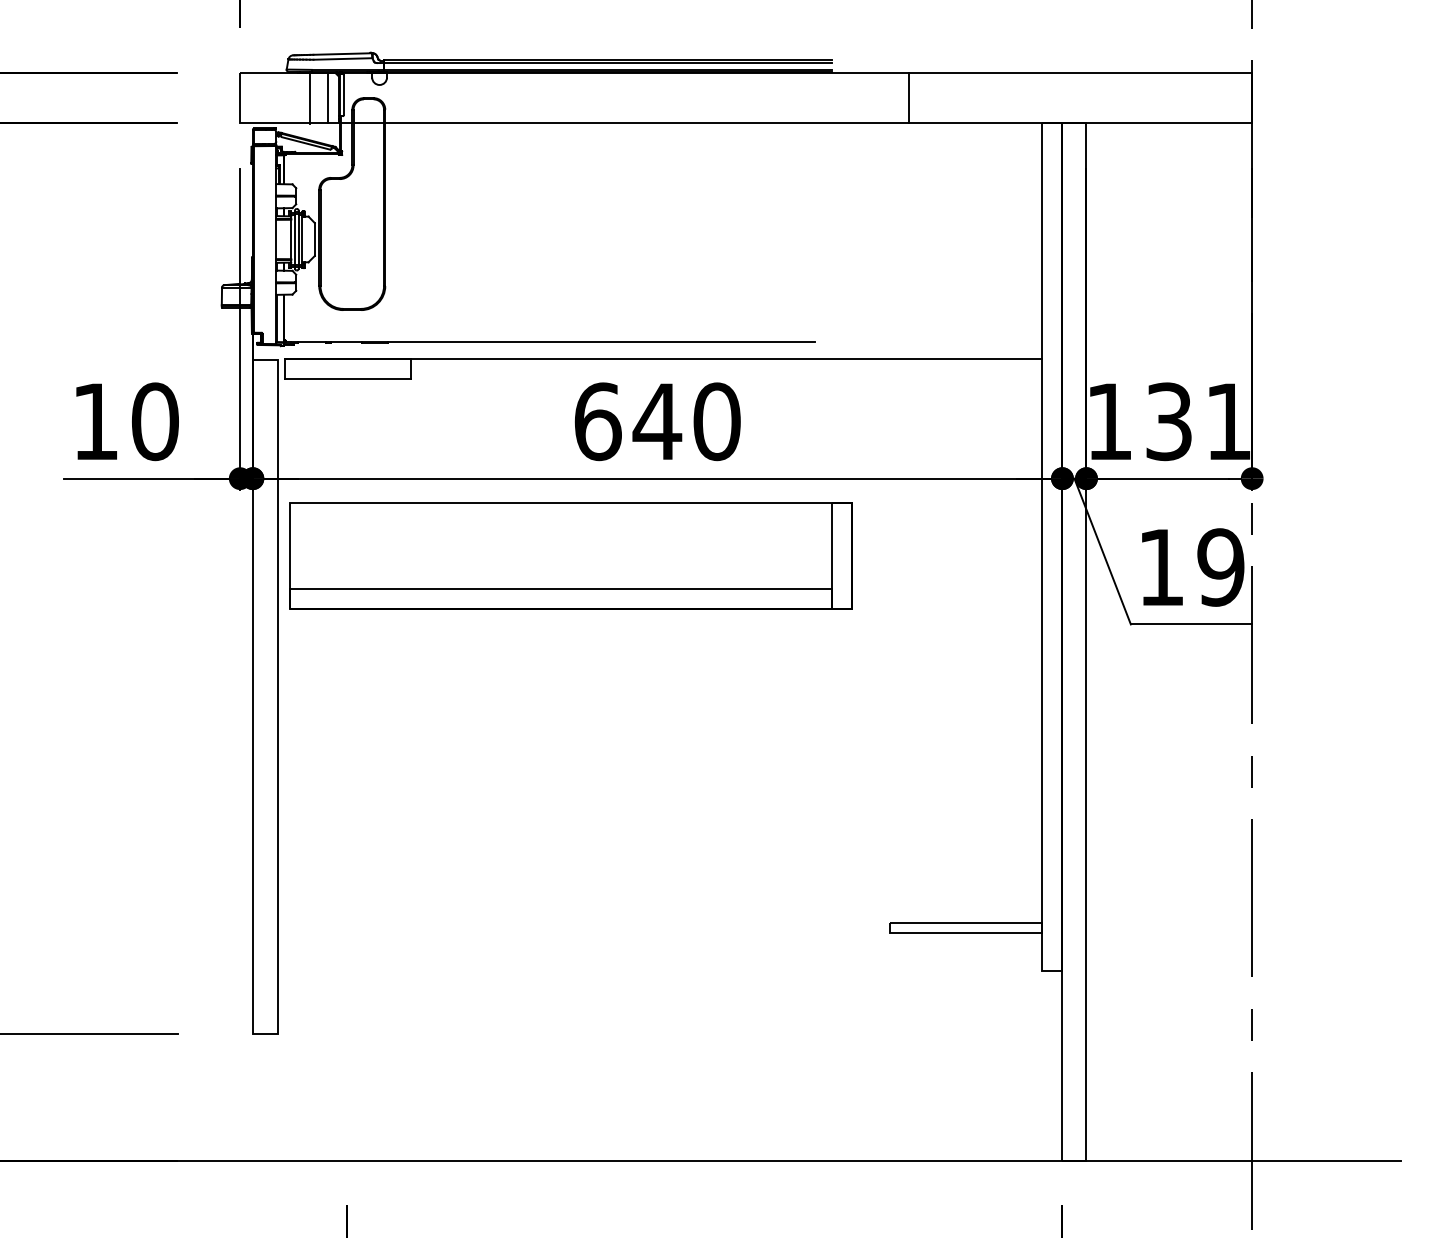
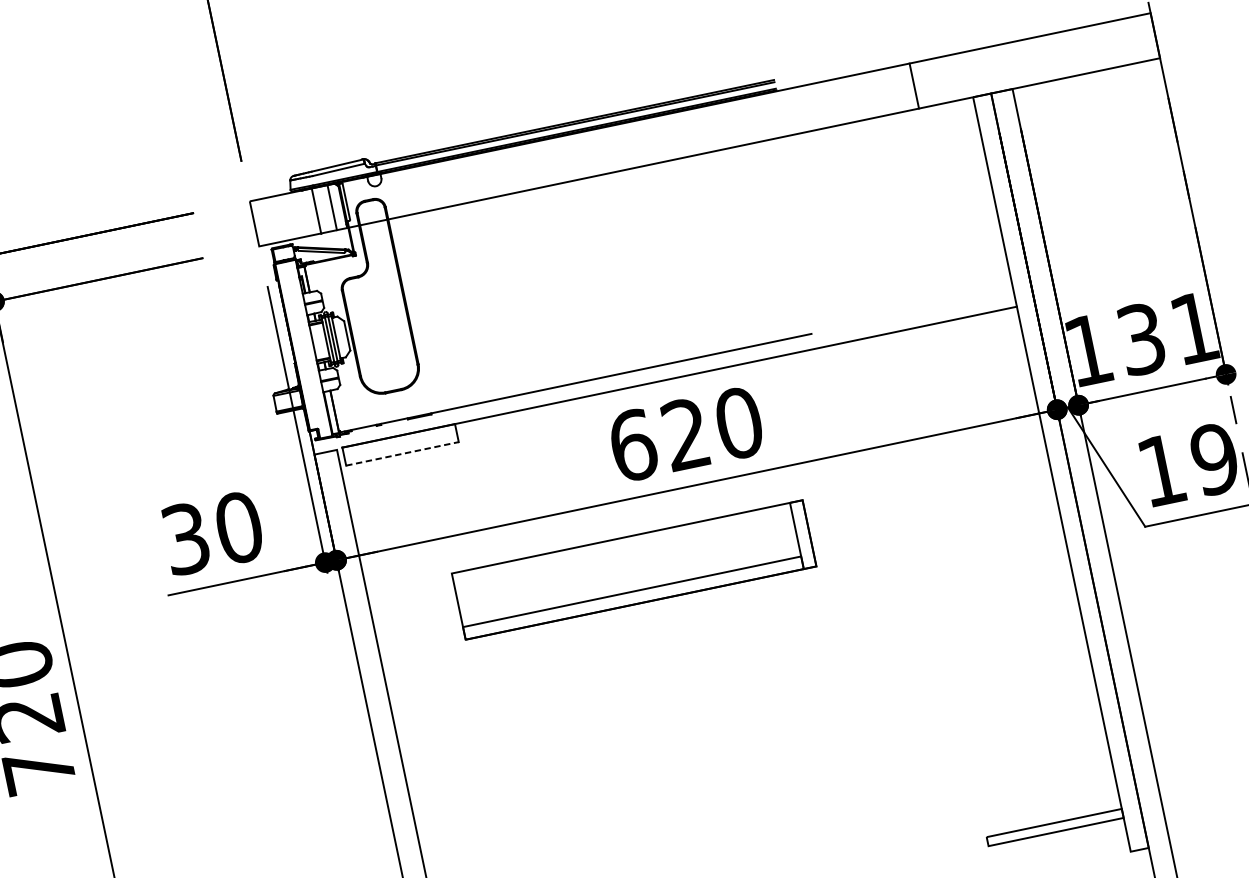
line: (909, 97) -> (914, 85), moved
line: (348, 378) -> (403, 453), solid -> dashed
text: (657, 420) -> (685, 433), 640 -> 620
text: (95, 421) -> (185, 538), 10 -> 30
part: (570, 555) -> (633, 569), size x0.7

